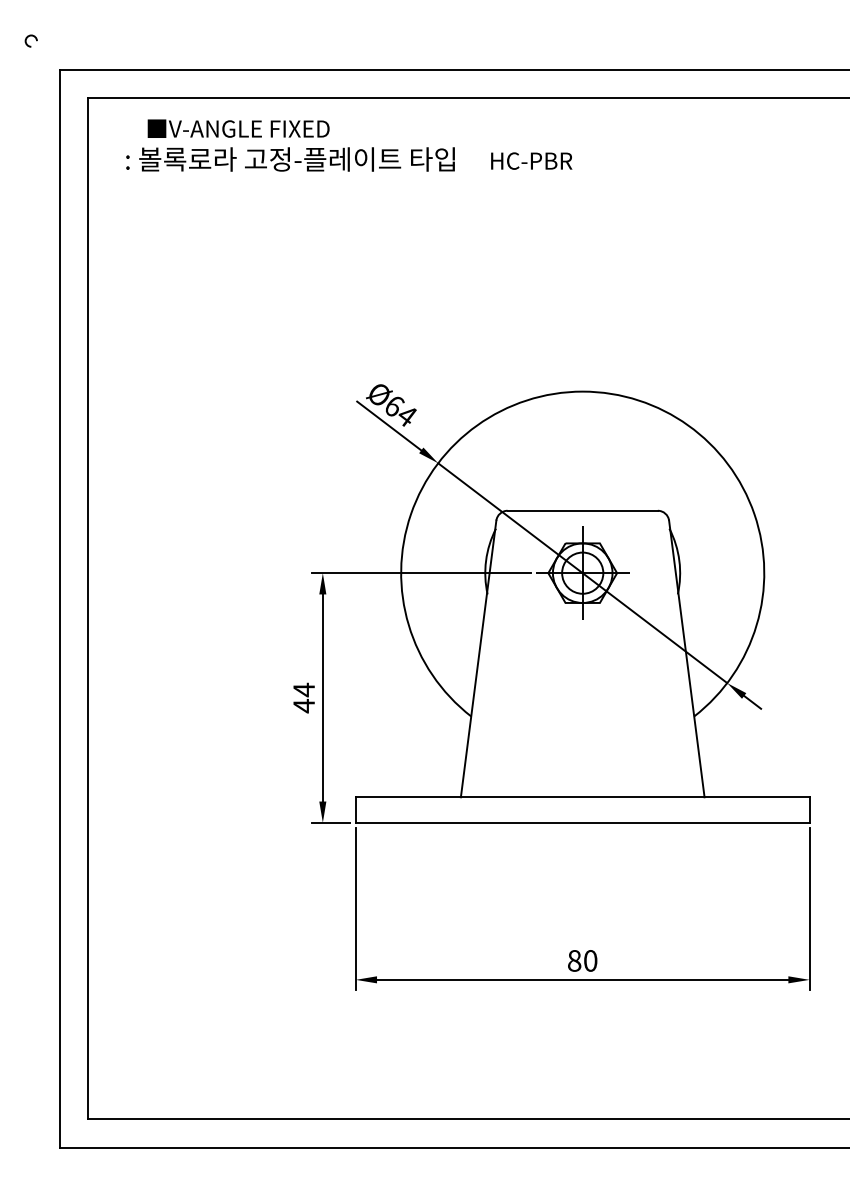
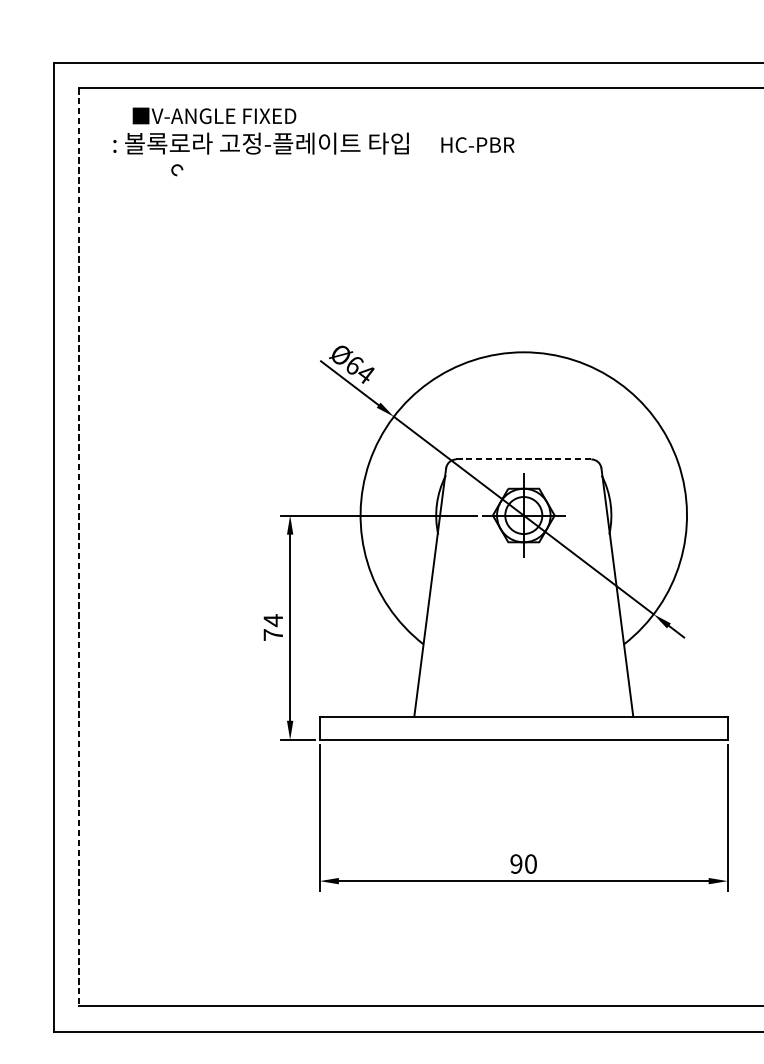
arc: (28, 37) -> (174, 167), moved
line: (583, 510) -> (524, 459), solid -> dashed
line: (88, 608) -> (79, 547), solid -> dashed
text: (303, 705) -> (272, 634), 44 -> 74
text: (574, 960) -> (516, 863), 80 -> 90

